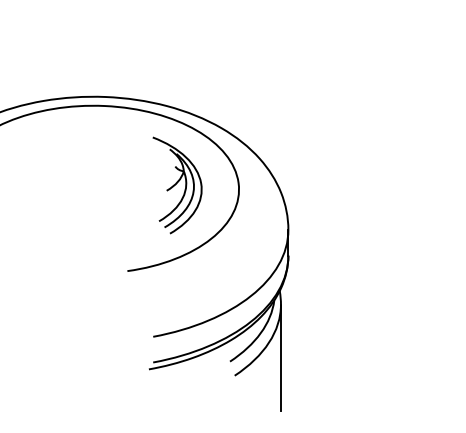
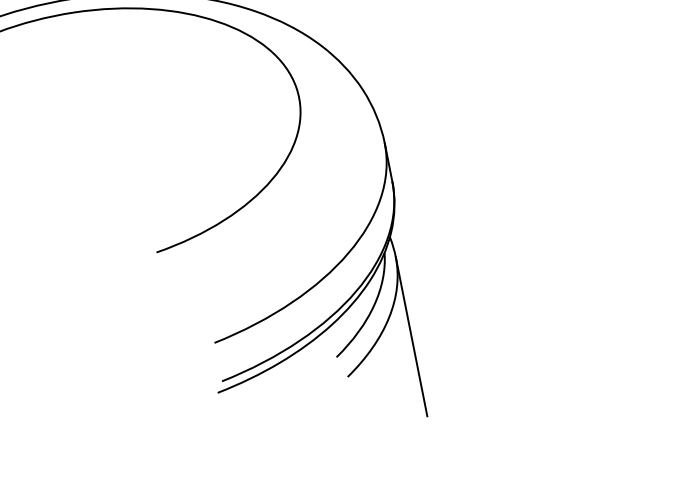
part: (177, 185) -> (205, 109), removed

